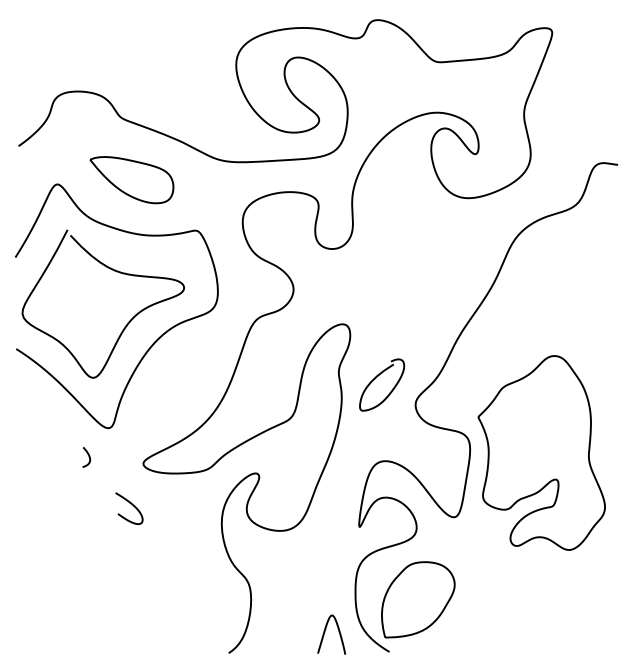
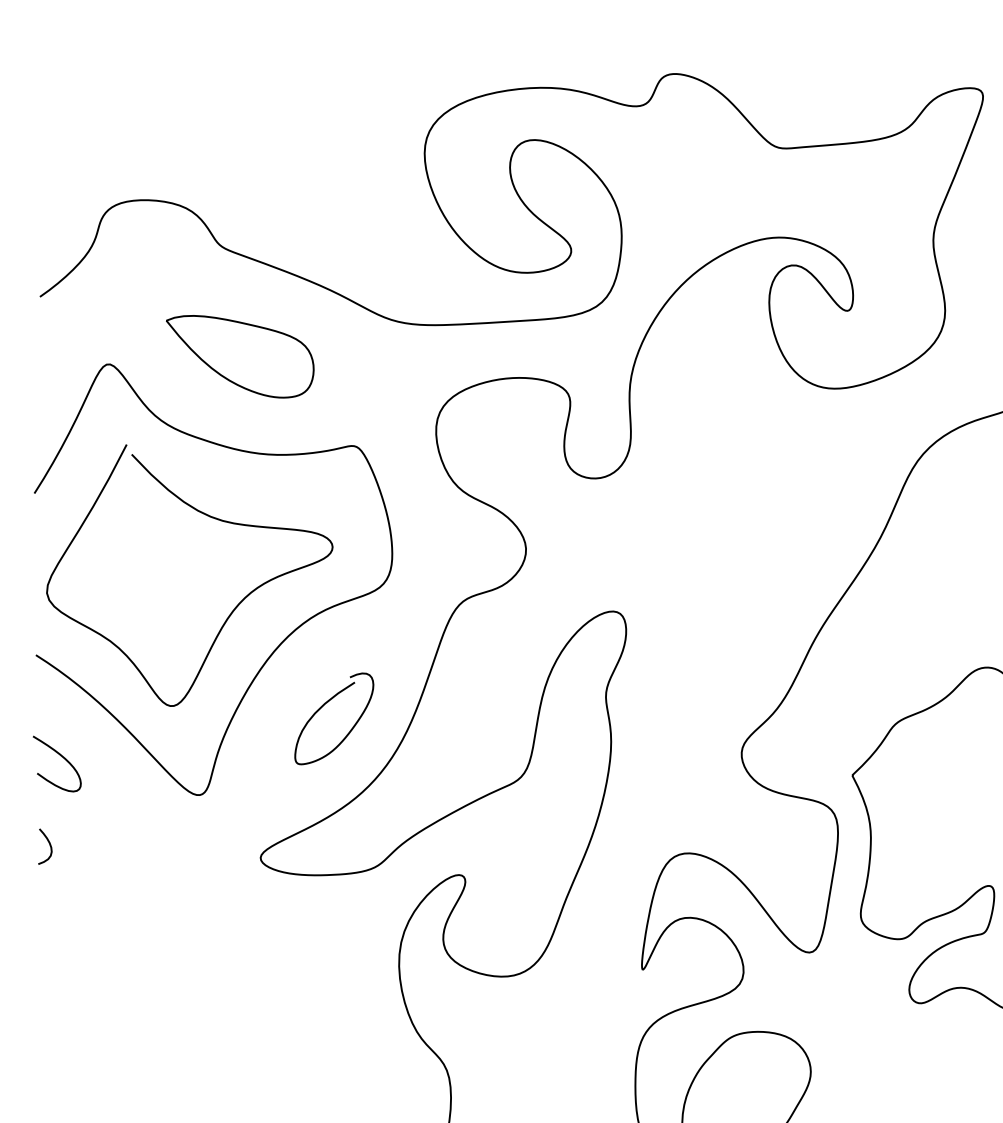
curve: (376, 378) -> (324, 707), moved
curve: (88, 457) -> (48, 846), moved
curve: (130, 504) -> (59, 756), moved

